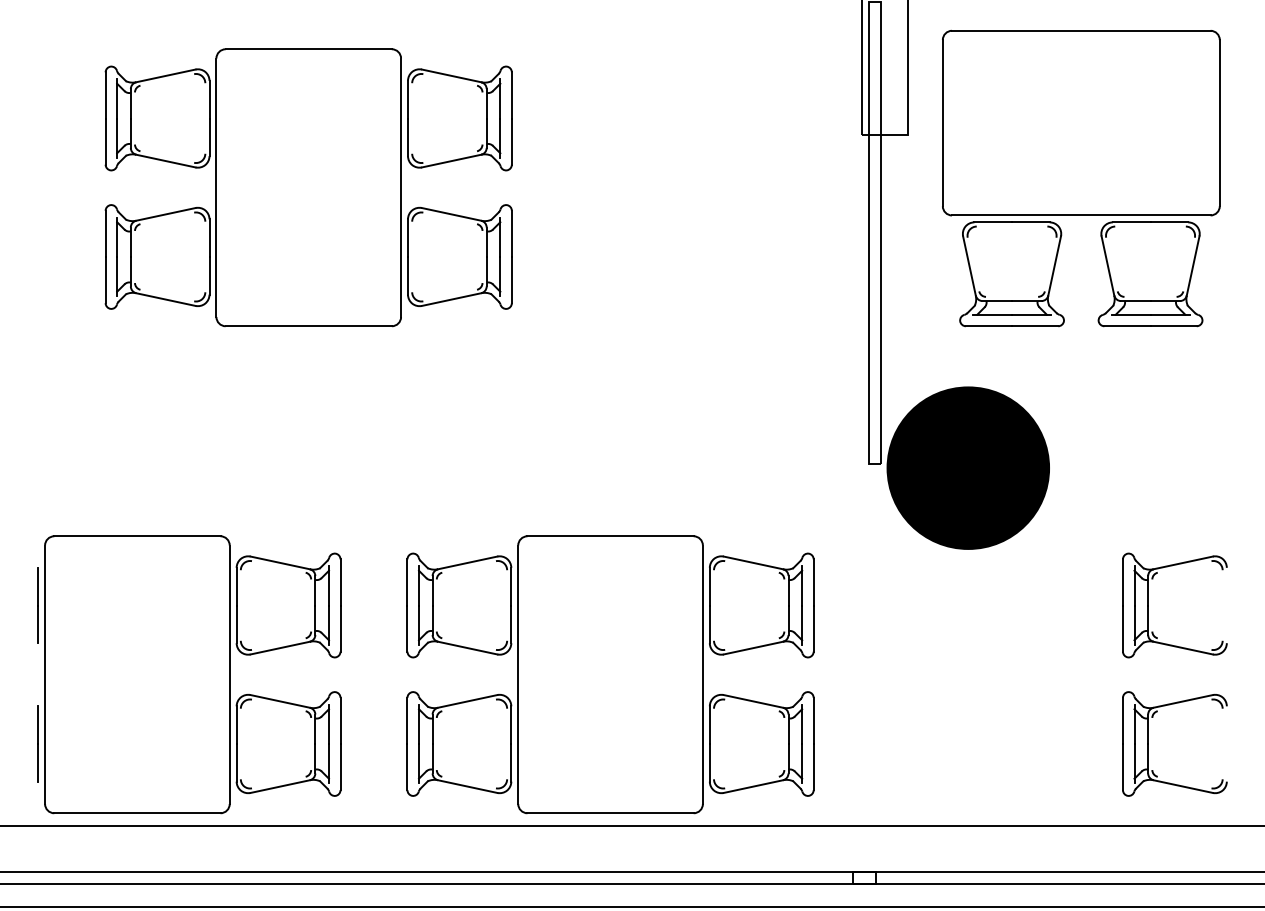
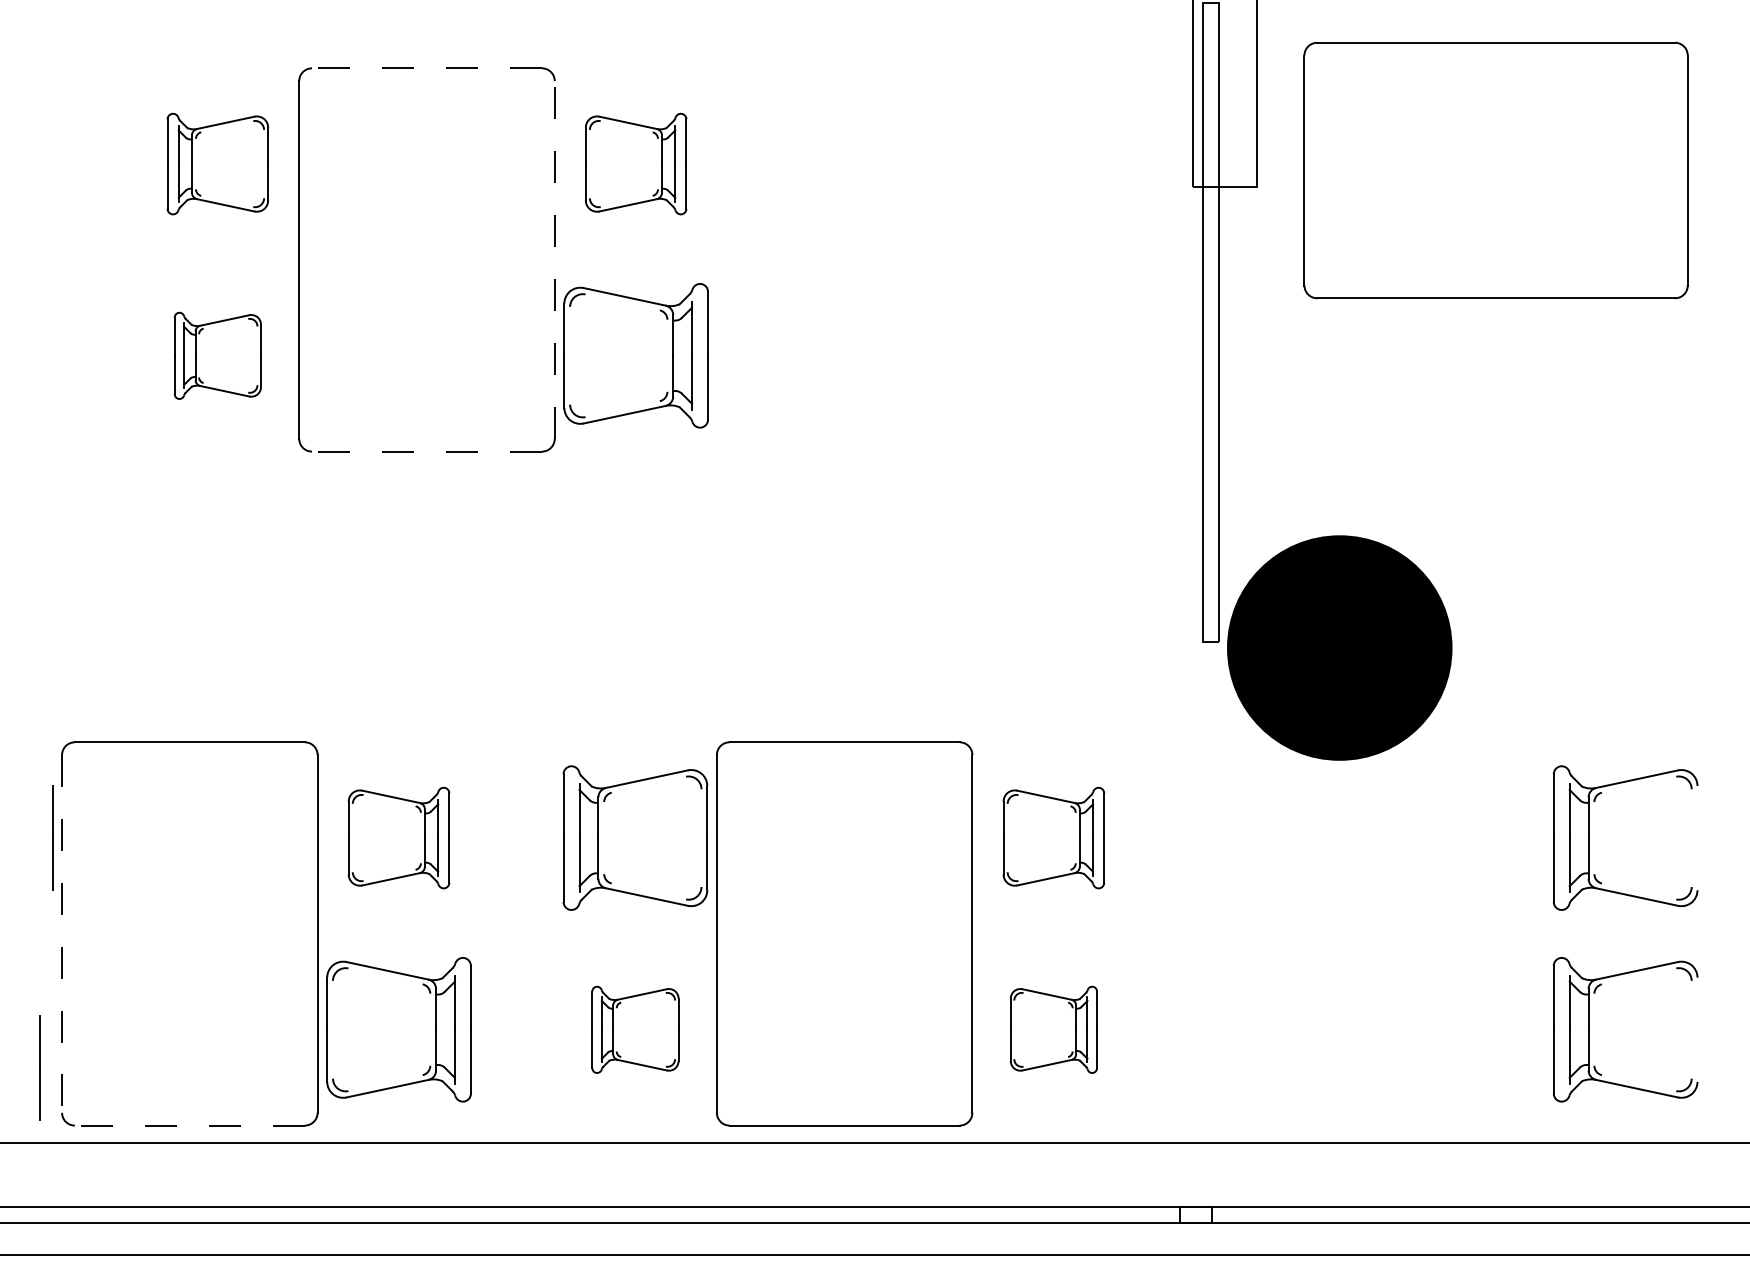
line: (308, 49) -> (426, 68), solid -> dashed
part: (157, 118) -> (217, 163), size x0.7
part: (459, 118) -> (635, 163), size x0.7
line: (400, 187) -> (554, 259), solid -> dashed
part: (157, 256) -> (217, 355), size x0.6
part: (1012, 274) -> (1400, 379), removed
part: (1150, 274) -> (1591, 379), removed
line: (308, 326) -> (426, 451), solid -> dashed
part: (288, 605) -> (398, 837), size x0.7
part: (761, 605) -> (1053, 837), size x0.7
line: (45, 674) -> (62, 933), solid -> dashed
line: (38, 743) -> (39, 1067), moved
part: (459, 743) -> (635, 1029), size x0.6
part: (761, 743) -> (1053, 1029), size x0.6
line: (137, 813) -> (189, 1125), solid -> dashed

